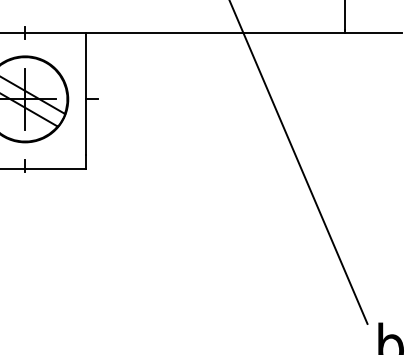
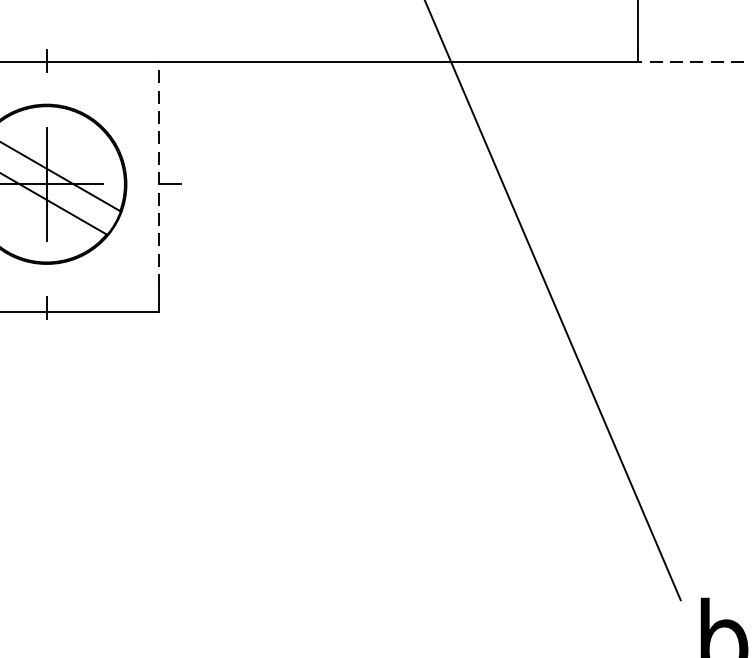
line: (373, 33) -> (691, 62), solid -> dashed
line: (85, 94) -> (158, 175), solid -> dashed

